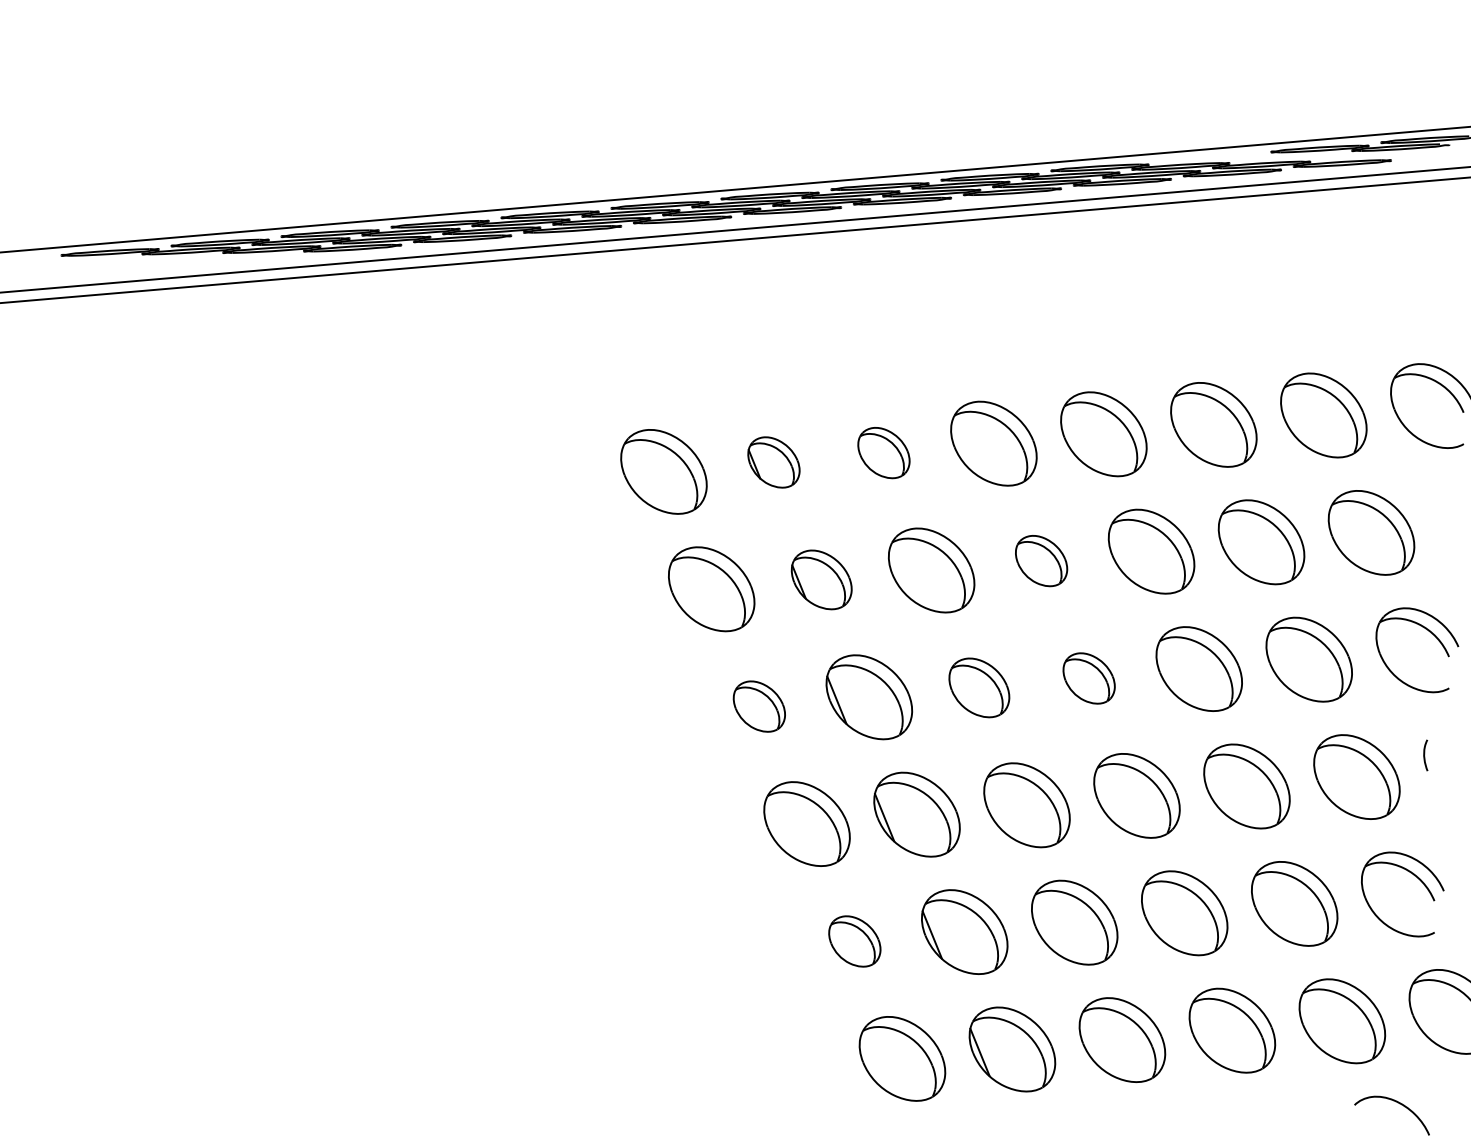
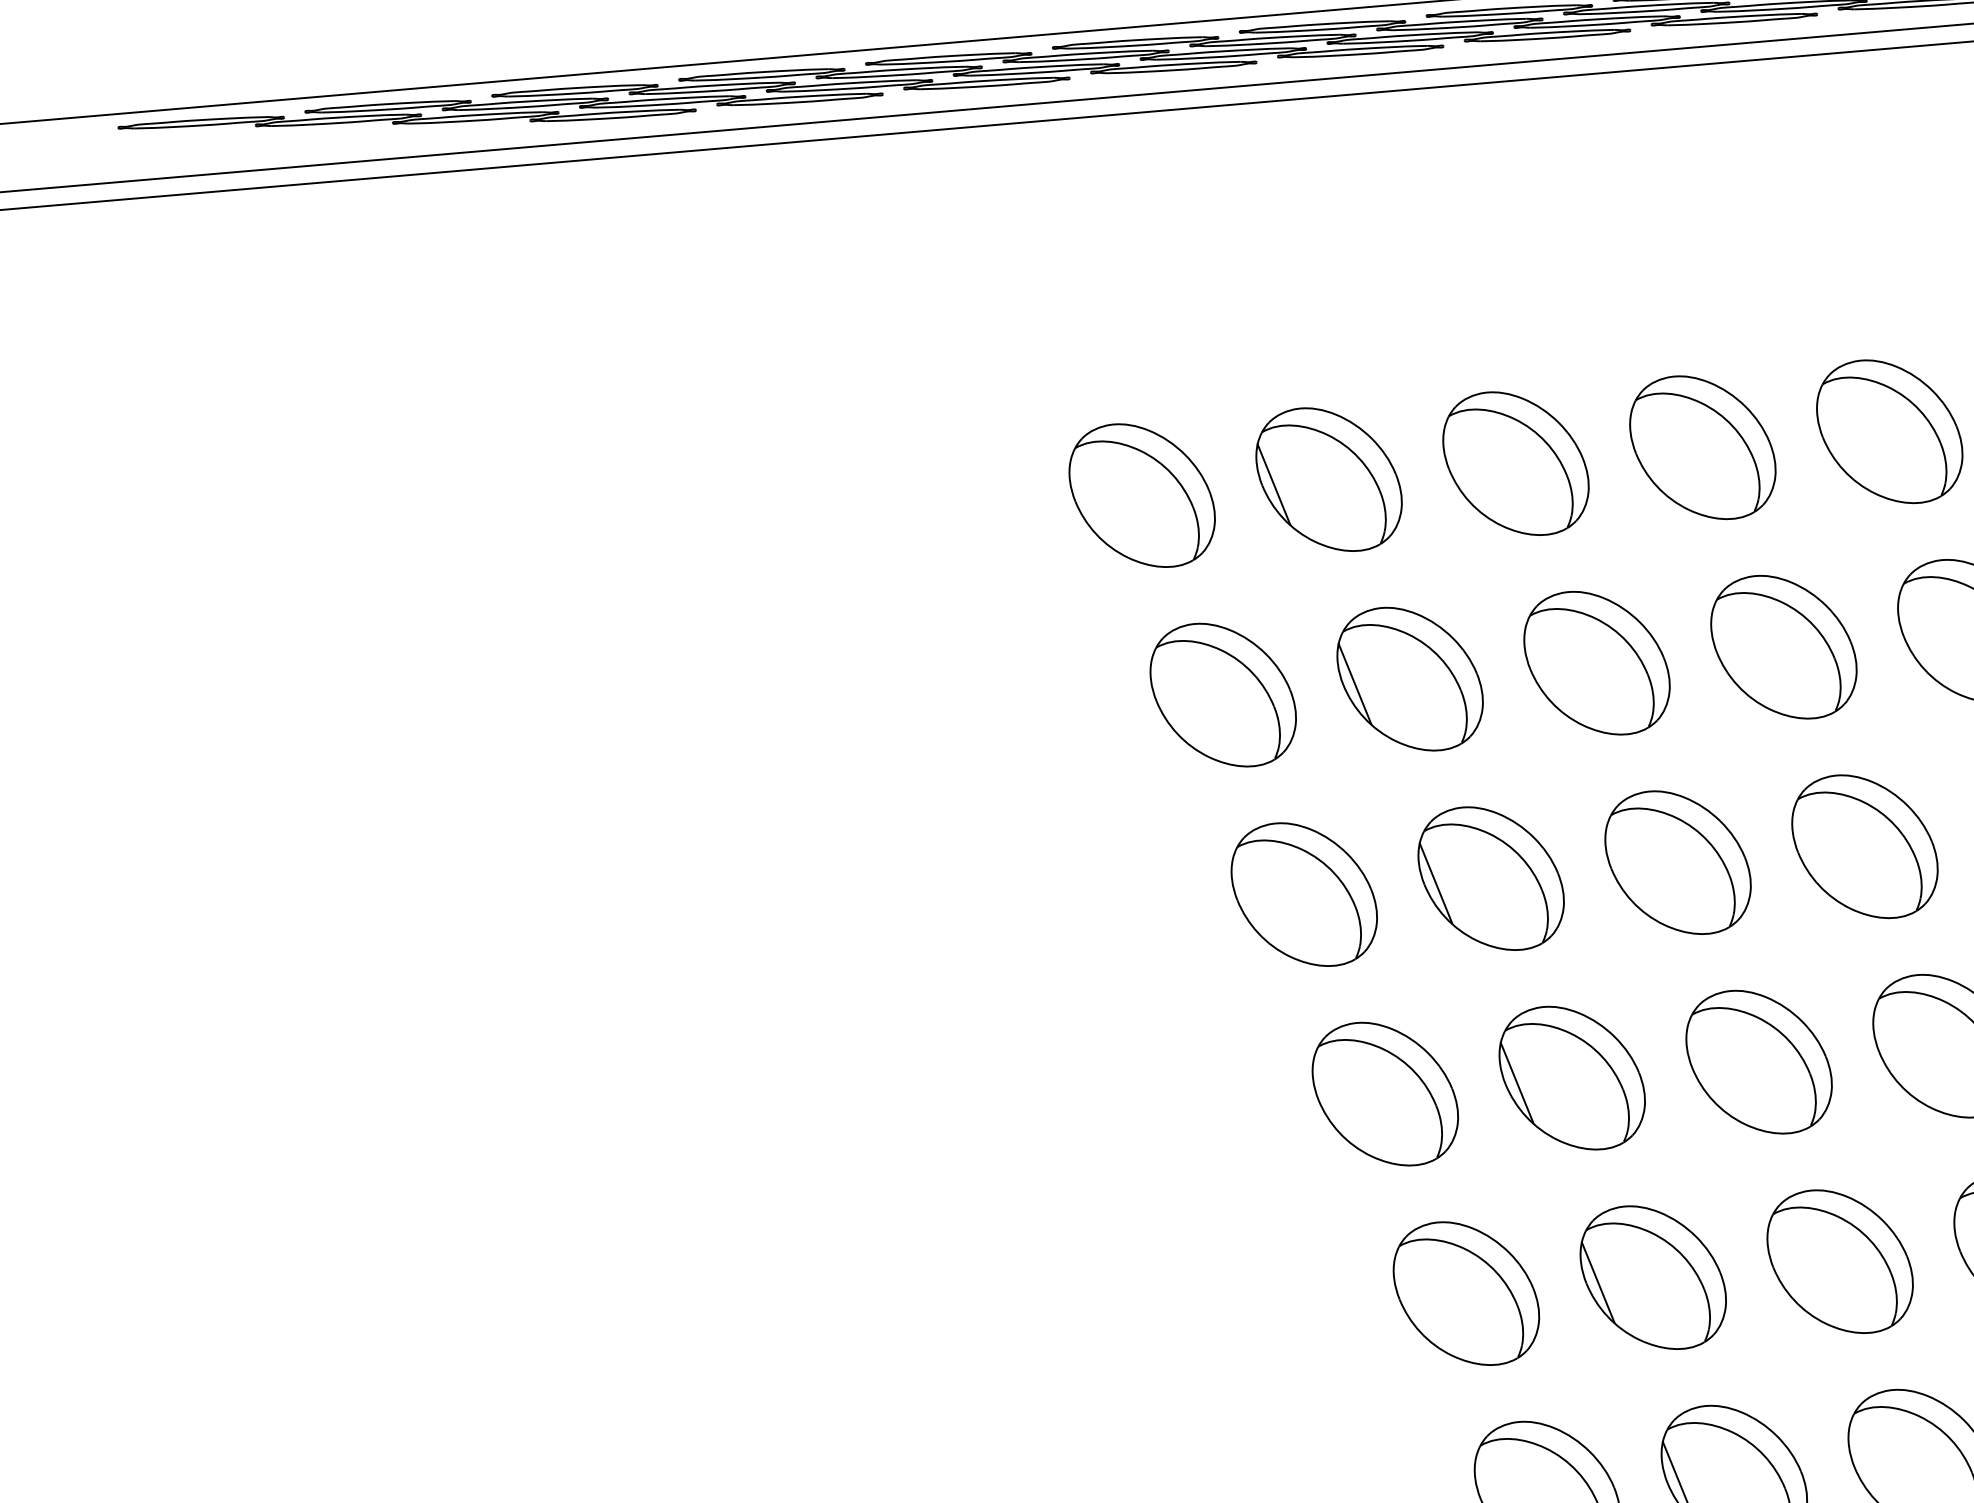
part: (883, 452) -> (1515, 462), size x1.67
part: (773, 462) -> (1328, 479), size x1.67
part: (1041, 560) -> (1783, 646), size x1.67
part: (821, 579) -> (1409, 678), size x1.43
part: (1088, 678) -> (1863, 846), size x1.67
part: (979, 687) -> (1678, 862), size x1.43
part: (759, 706) -> (1304, 894), size x1.67
part: (854, 941) -> (1465, 1293), size x1.67

